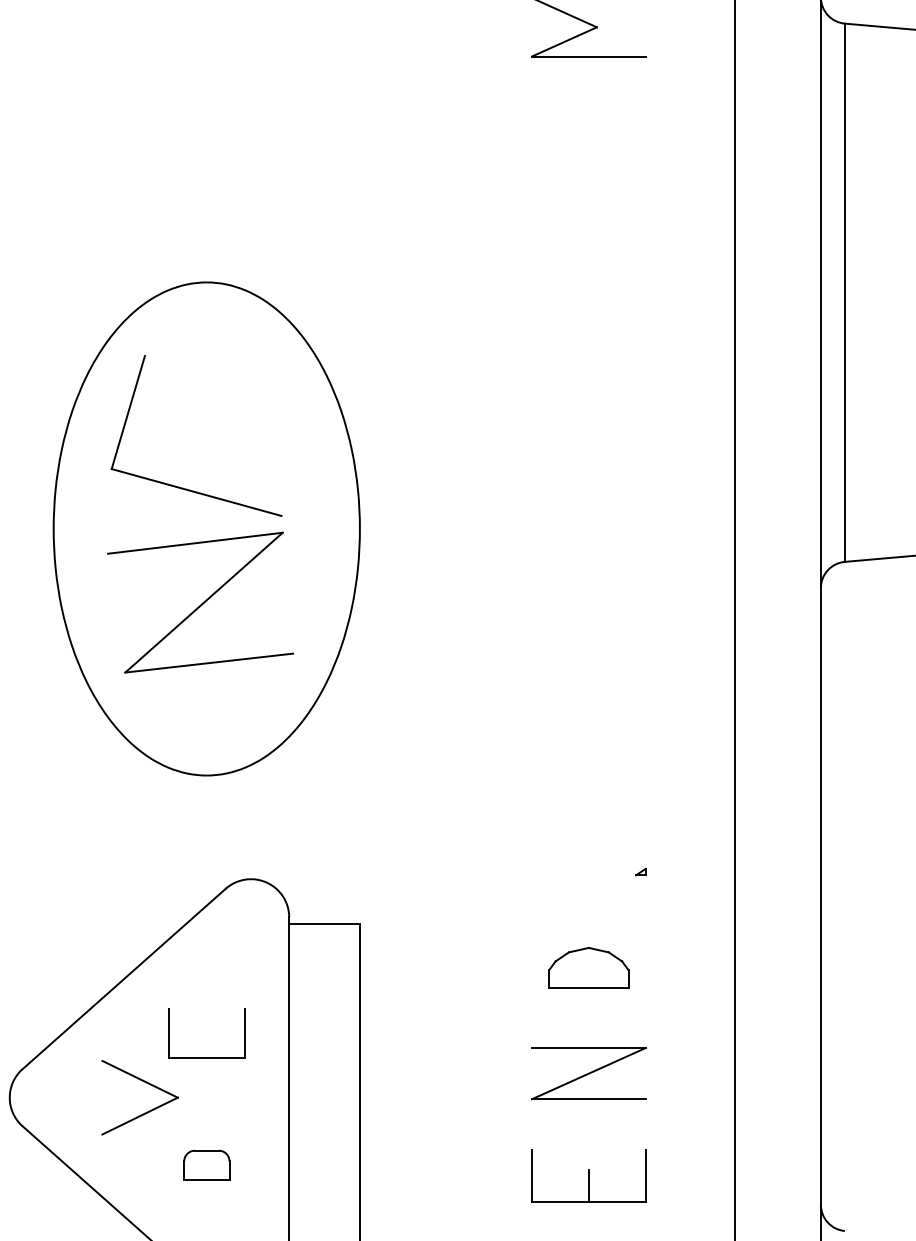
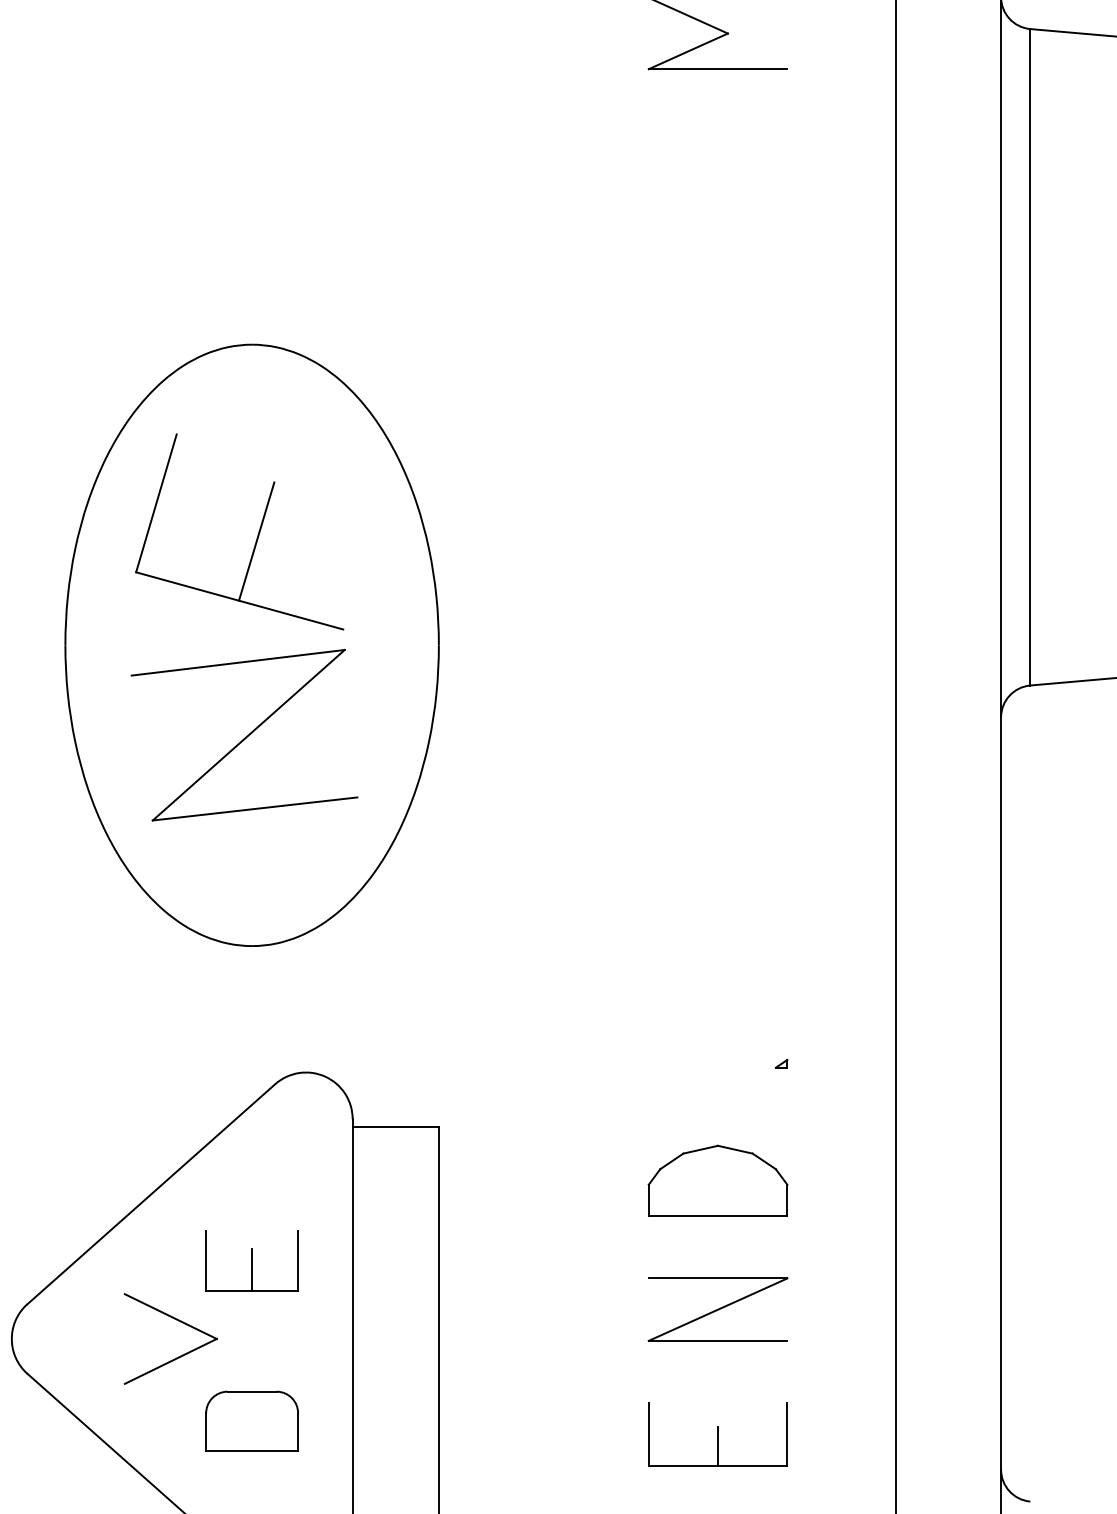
line: (210, 443) -> (256, 541), added
part: (588, 967) -> (717, 1180), size x1.43
line: (206, 1040) -> (251, 1269), added
part: (206, 1165) -> (251, 1421), size x1.67

